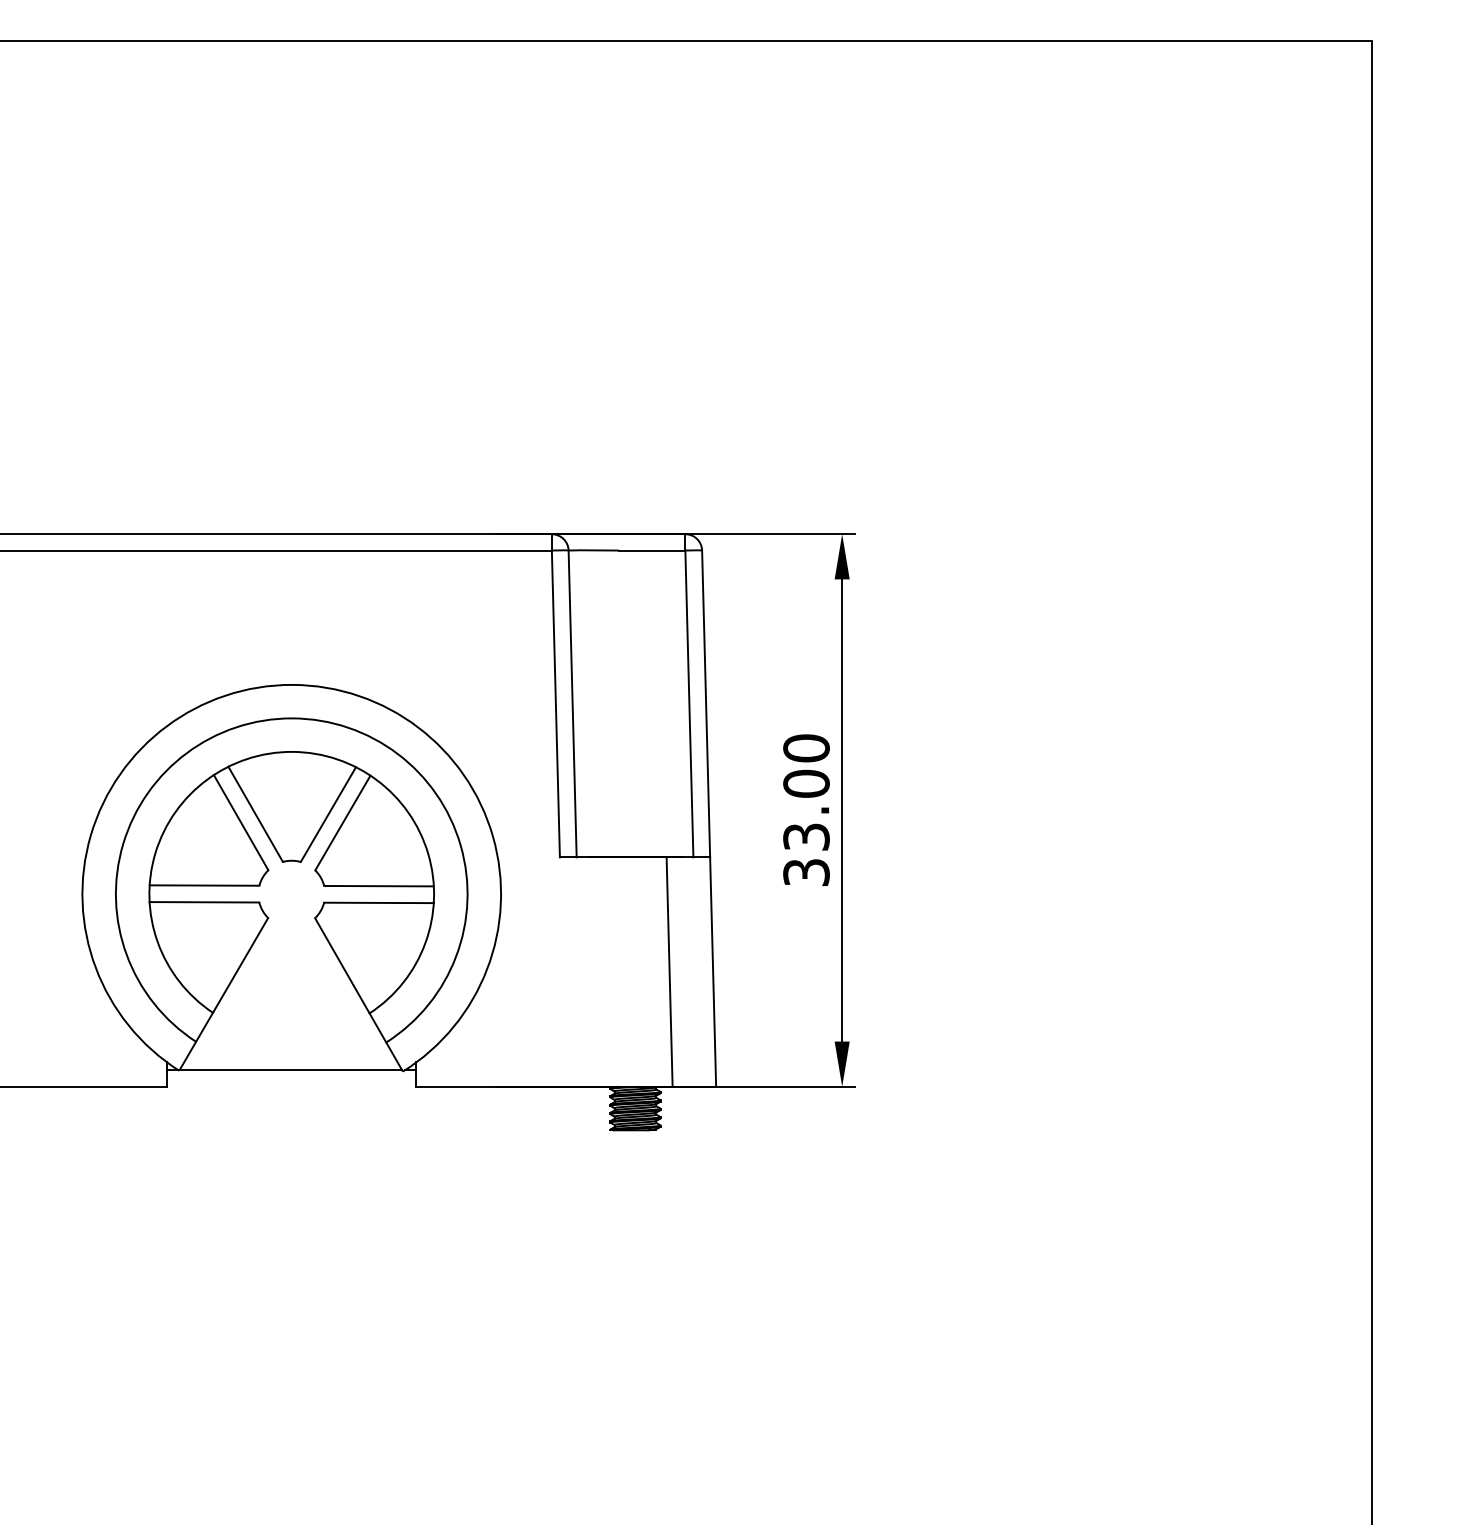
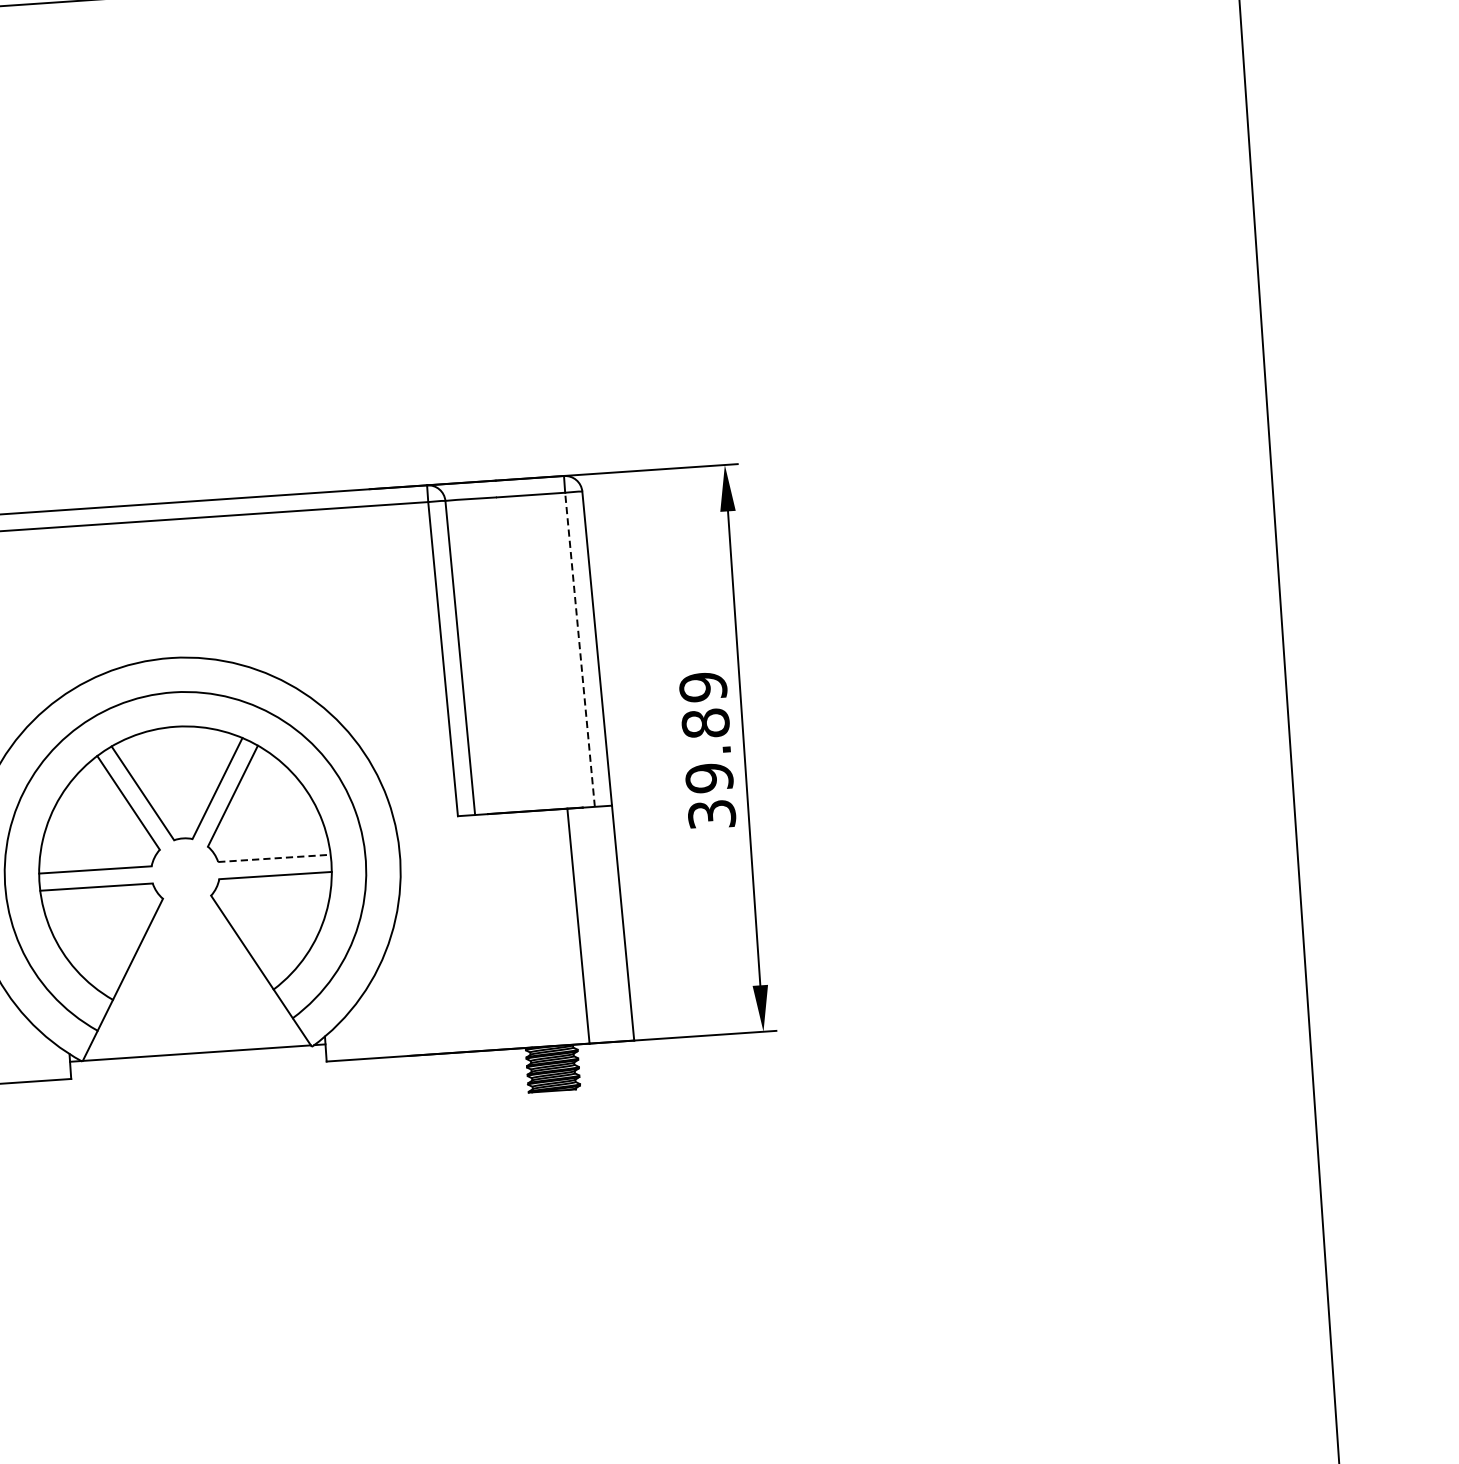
line: (689, 703) -> (580, 649), solid -> dashed
text: (806, 792) -> (706, 732), 33.00 -> 39.89
line: (379, 886) -> (274, 858), solid -> dashed

